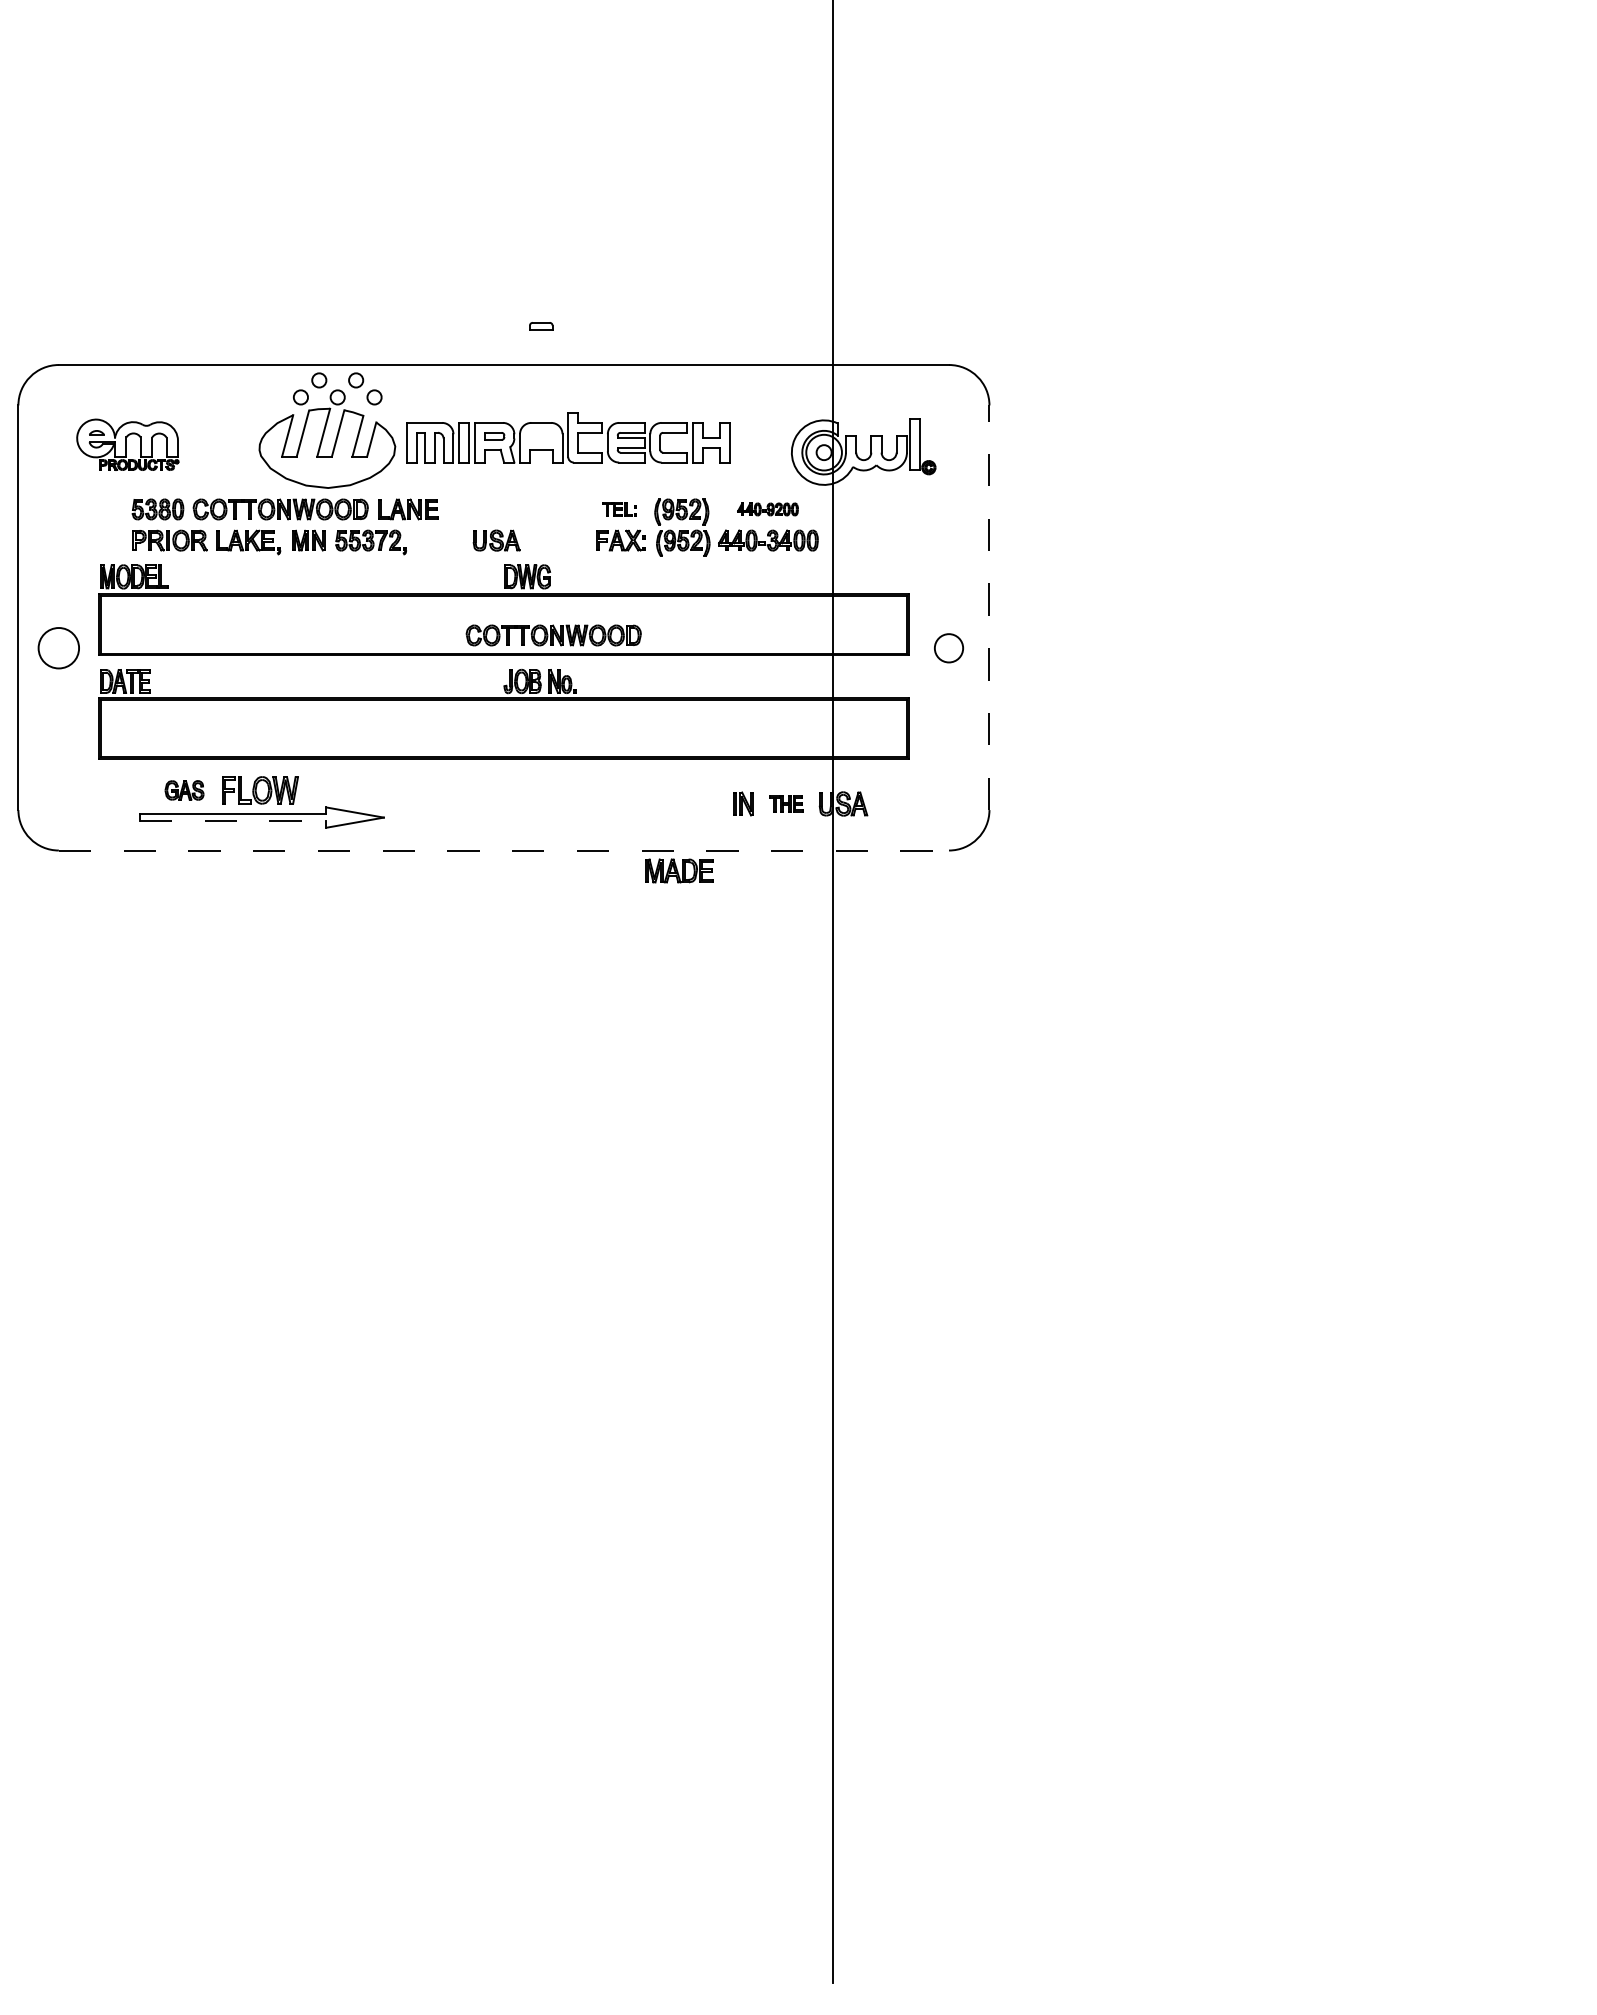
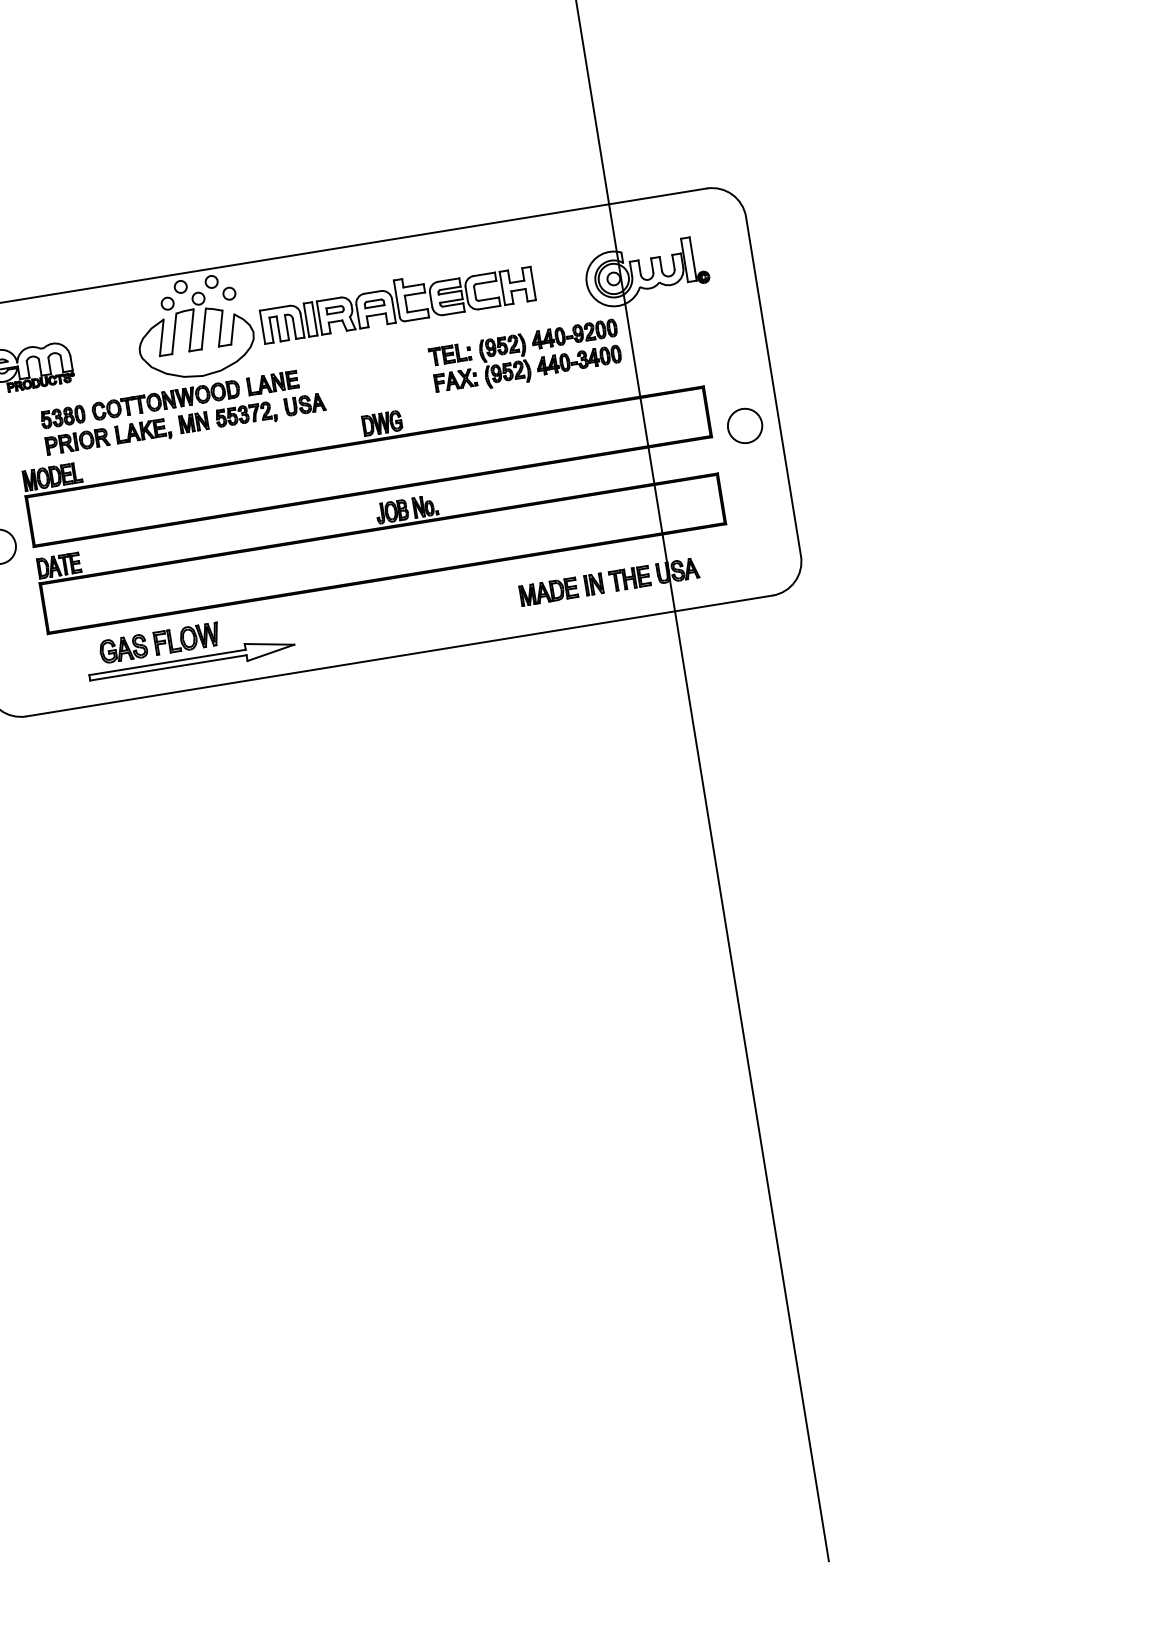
part: (541, 326) -> (374, 303), moved
part: (619, 509) -> (450, 354), size x1.43
part: (767, 509) -> (574, 334), size x1.67
part: (496, 540) -> (304, 404), moved
line: (989, 607) -> (773, 386), dashed -> solid
part: (553, 635) -> (411, 469), removed
circle: (948, 648) -> (744, 426), size x1.43
part: (184, 790) -> (123, 649), size x1.43
part: (786, 803) -> (629, 578), size x1.43
line: (233, 820) -> (168, 667), dashed -> solid
line: (504, 850) -> (399, 655), dashed -> solid
part: (679, 870) -> (548, 591), moved

